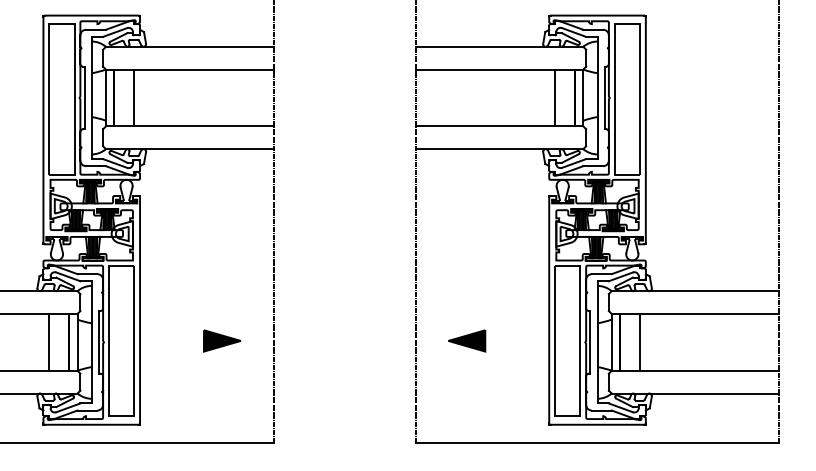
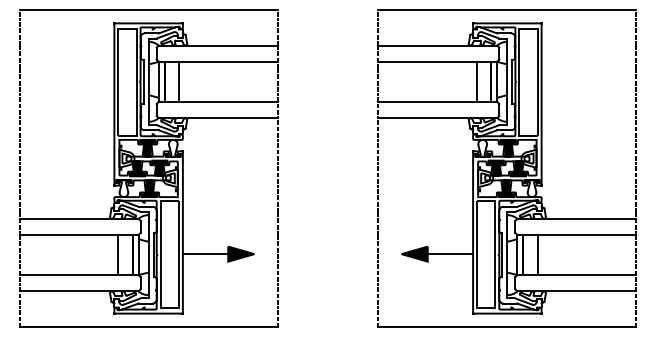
line: (171, 341) -> (205, 254), added
line: (517, 341) -> (450, 254), added

